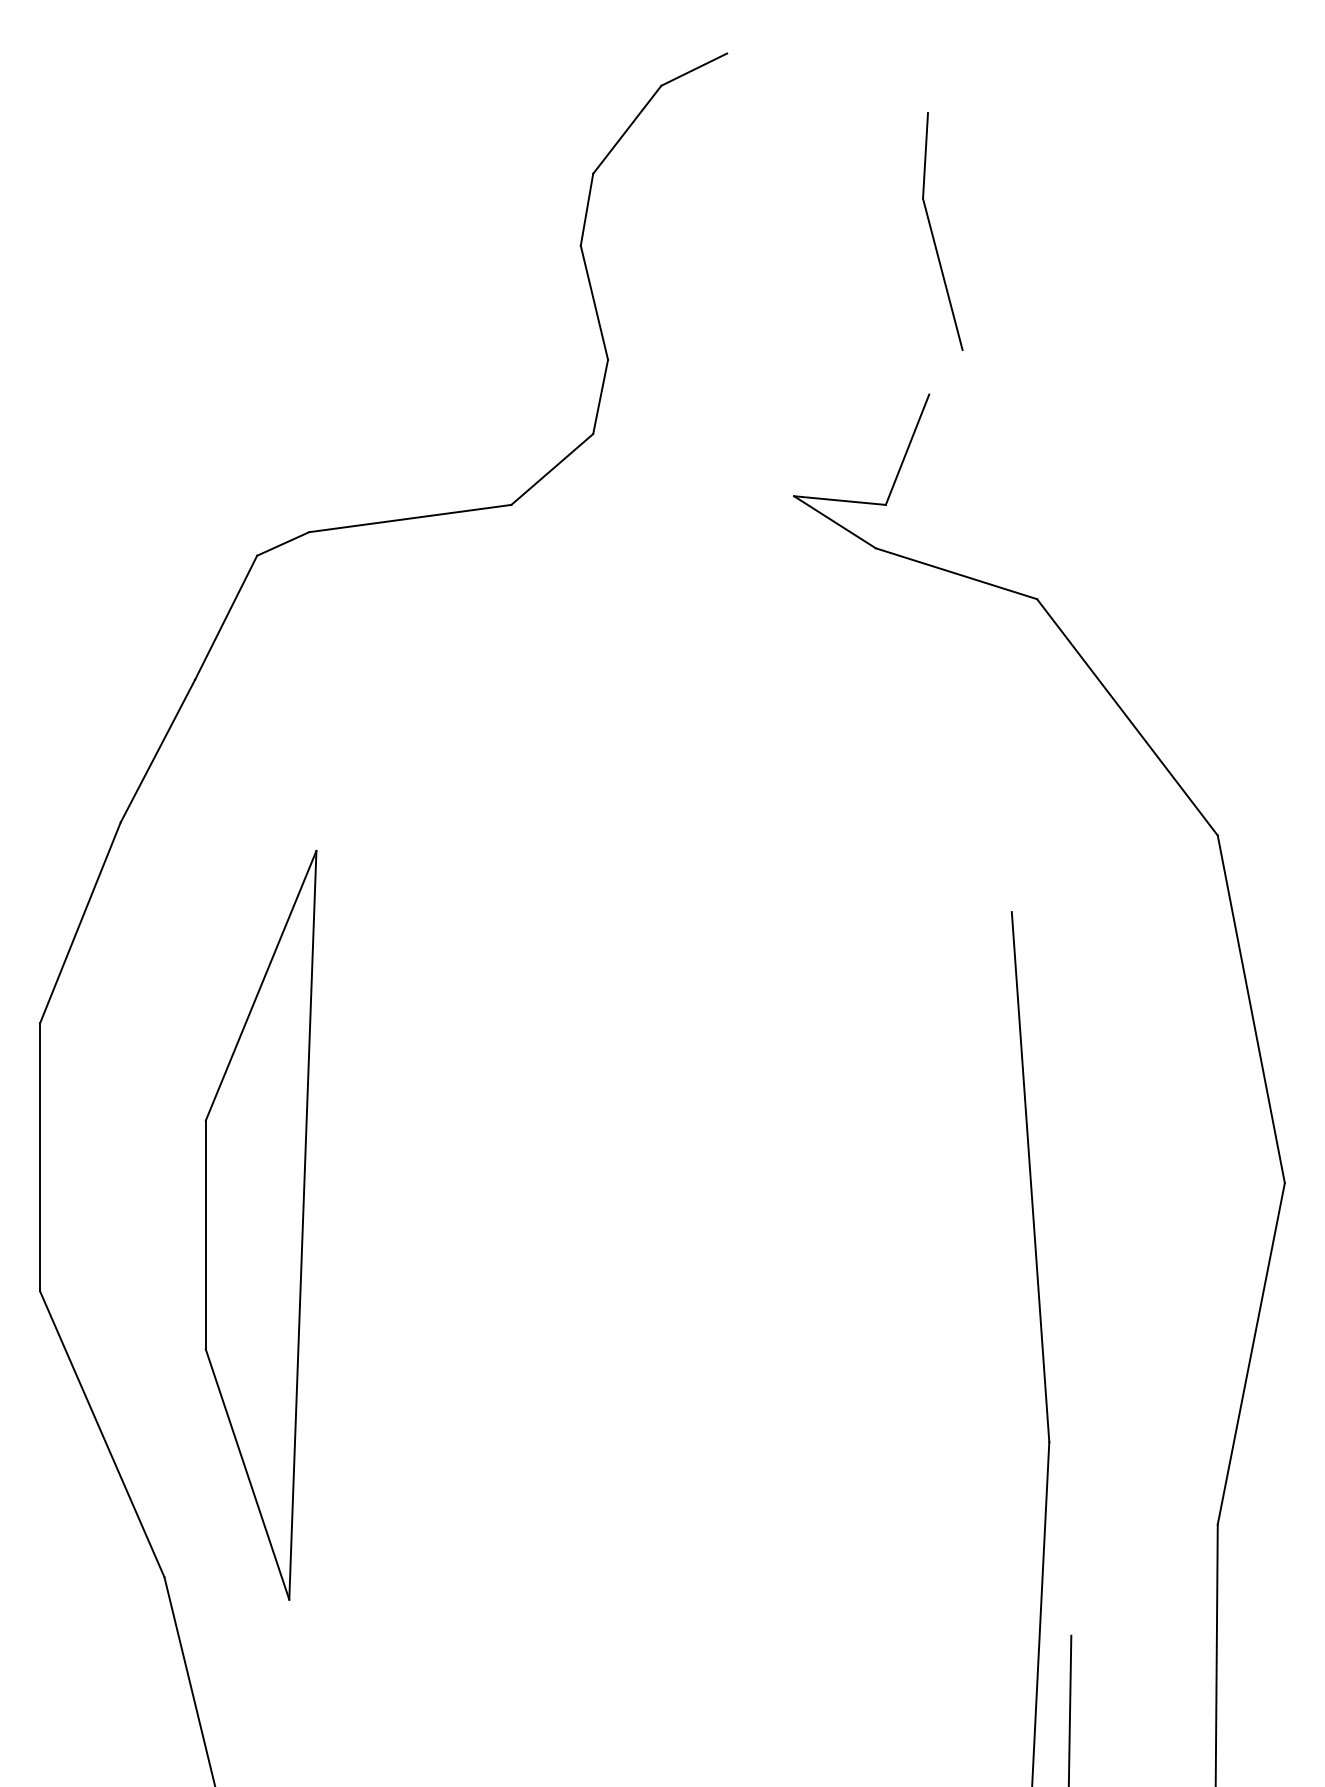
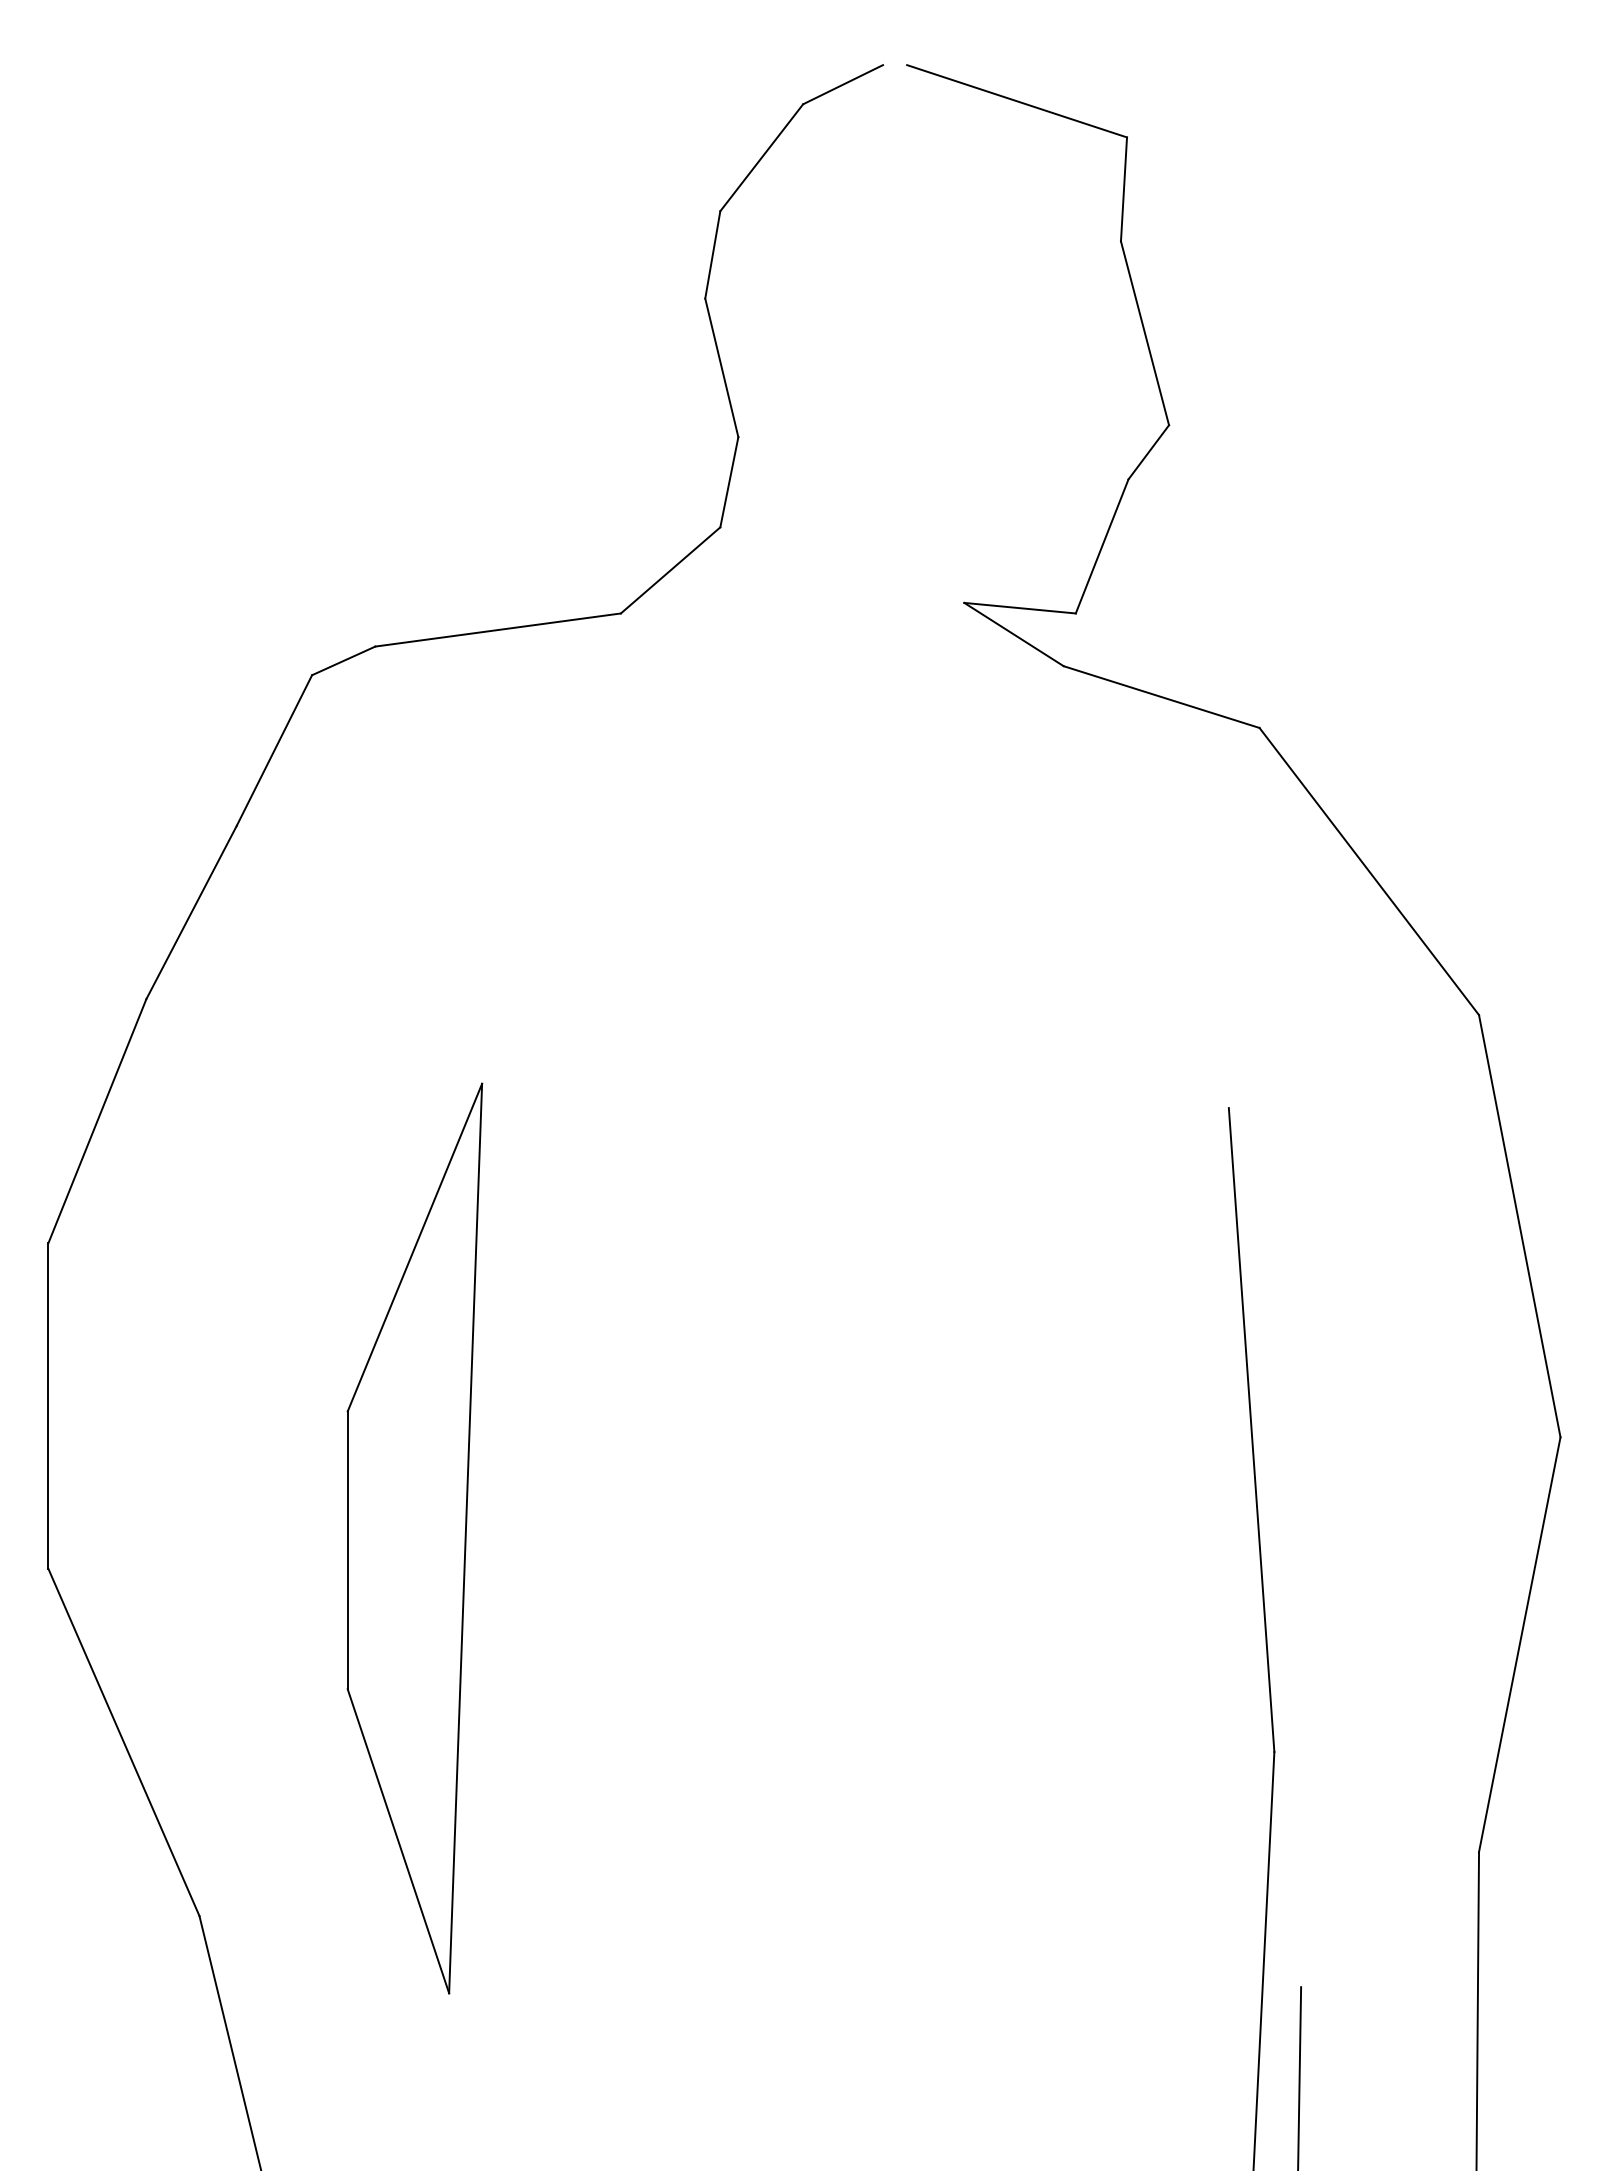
line: (837, 83) -> (1017, 101), added
line: (945, 372) -> (1148, 452), added
part: (260, 1225) -> (414, 1538), moved

